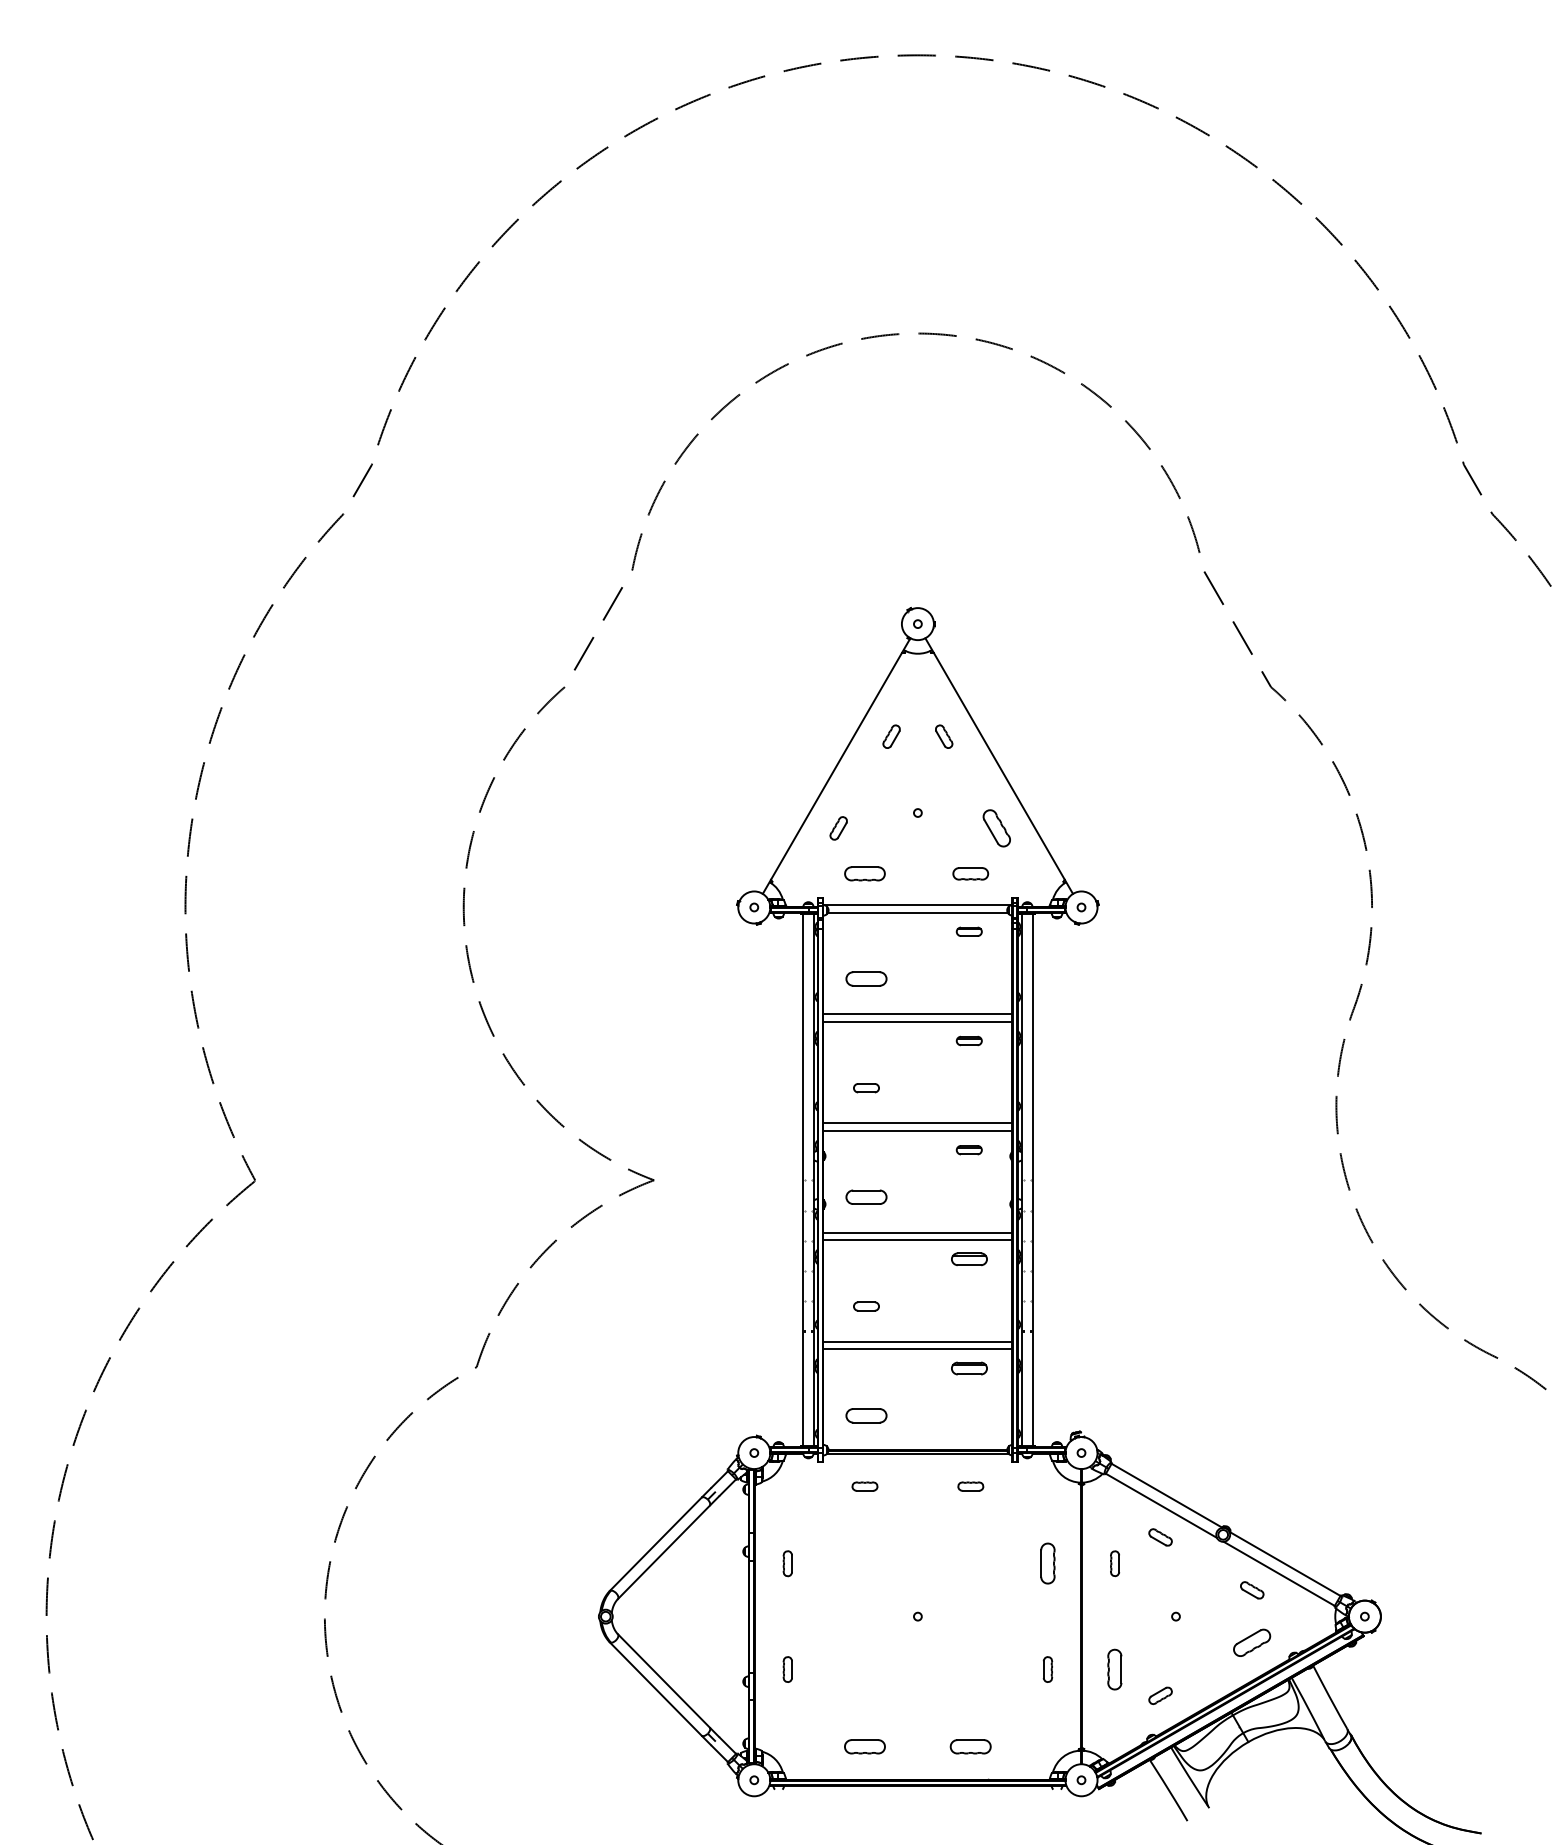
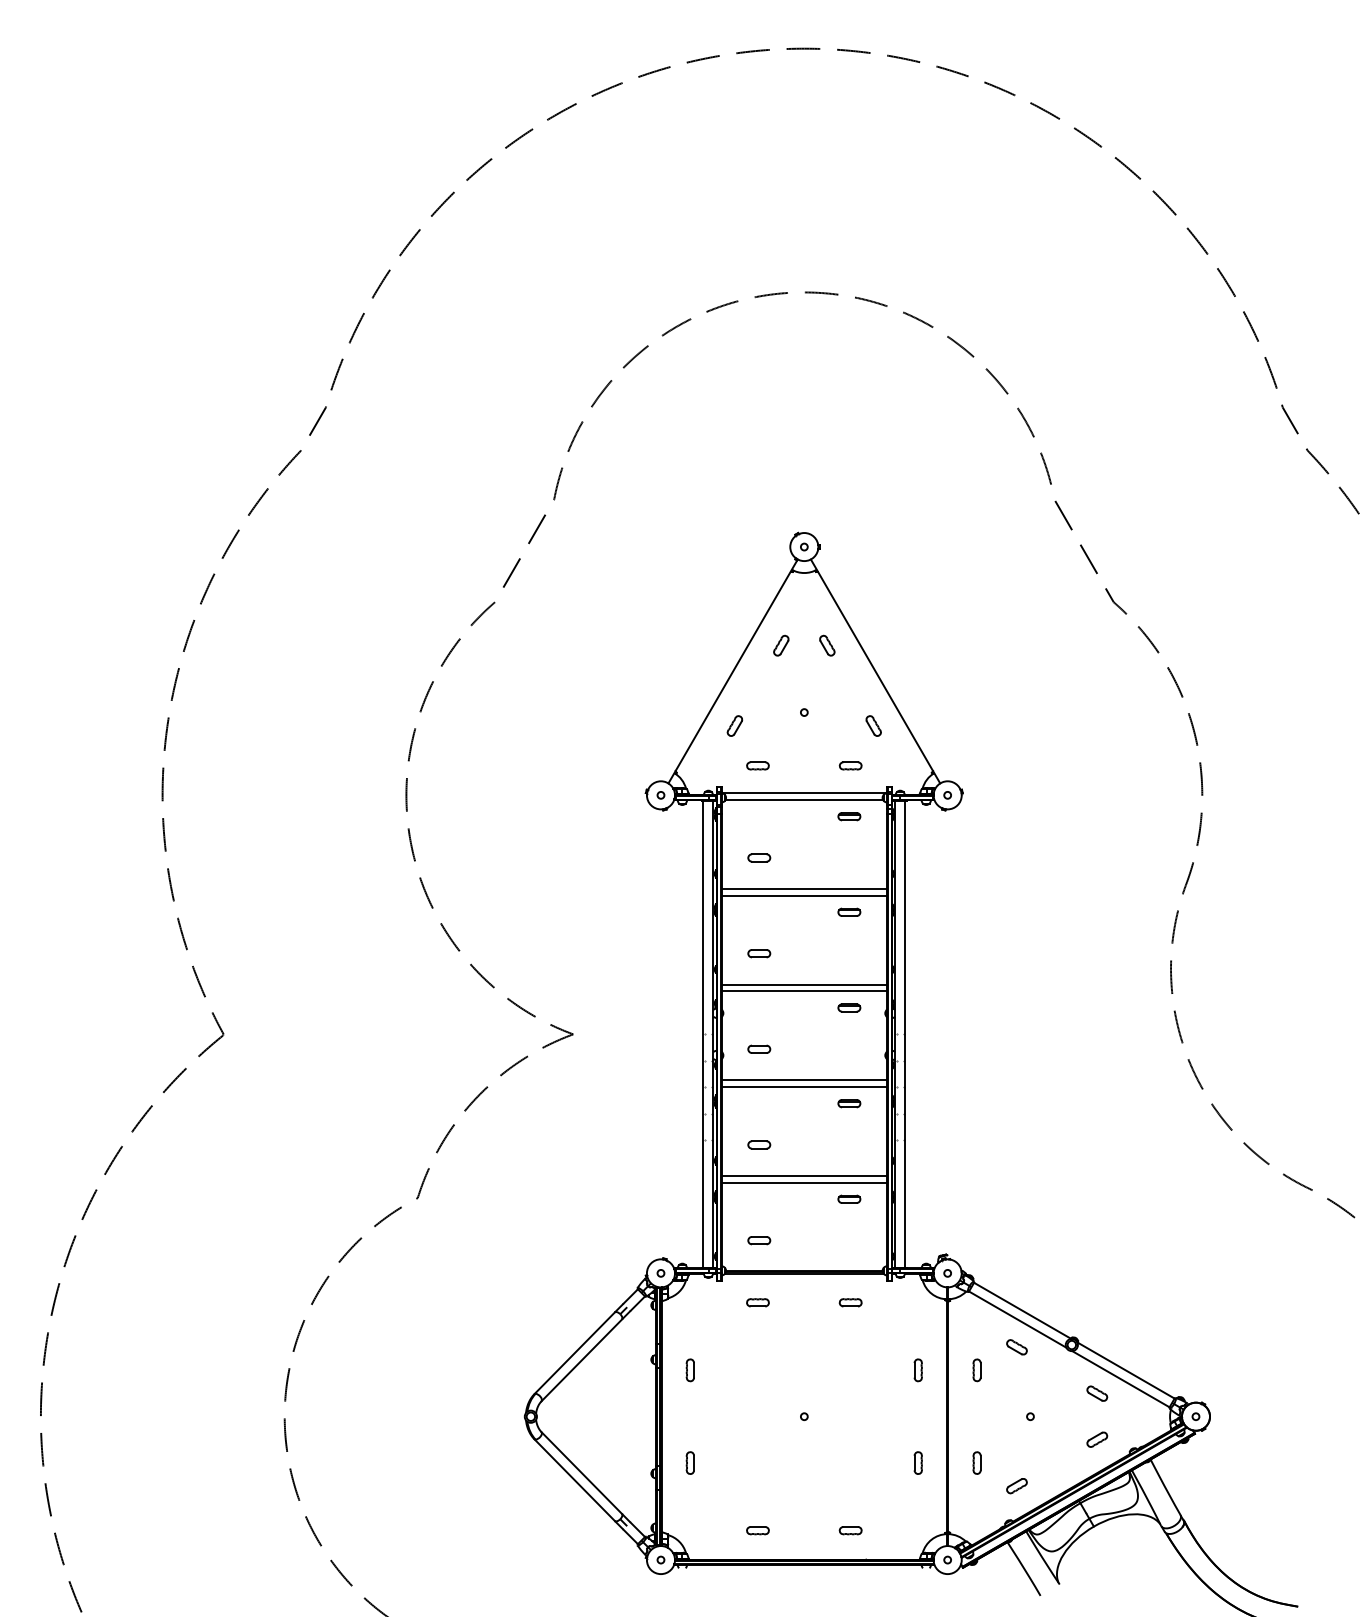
part: (997, 828) -> (874, 726), size x0.62
part: (864, 873) -> (757, 765), size x0.62
part: (970, 873) -> (850, 765), size x0.71
part: (866, 978) -> (759, 857), size x0.62
part: (866, 1197) -> (759, 1049), size x0.62
part: (968, 1259) -> (848, 1103), size x0.71
part: (968, 1368) -> (848, 1199), size x0.71
part: (866, 1415) -> (759, 1240), size x0.62
part: (1047, 1563) -> (917, 1370), size x0.62
part: (1252, 1642) -> (1097, 1439), size x0.62
part: (1115, 1669) -> (977, 1463), size x0.62
part: (864, 1746) -> (757, 1530), size x0.62
part: (970, 1746) -> (850, 1530), size x0.62

